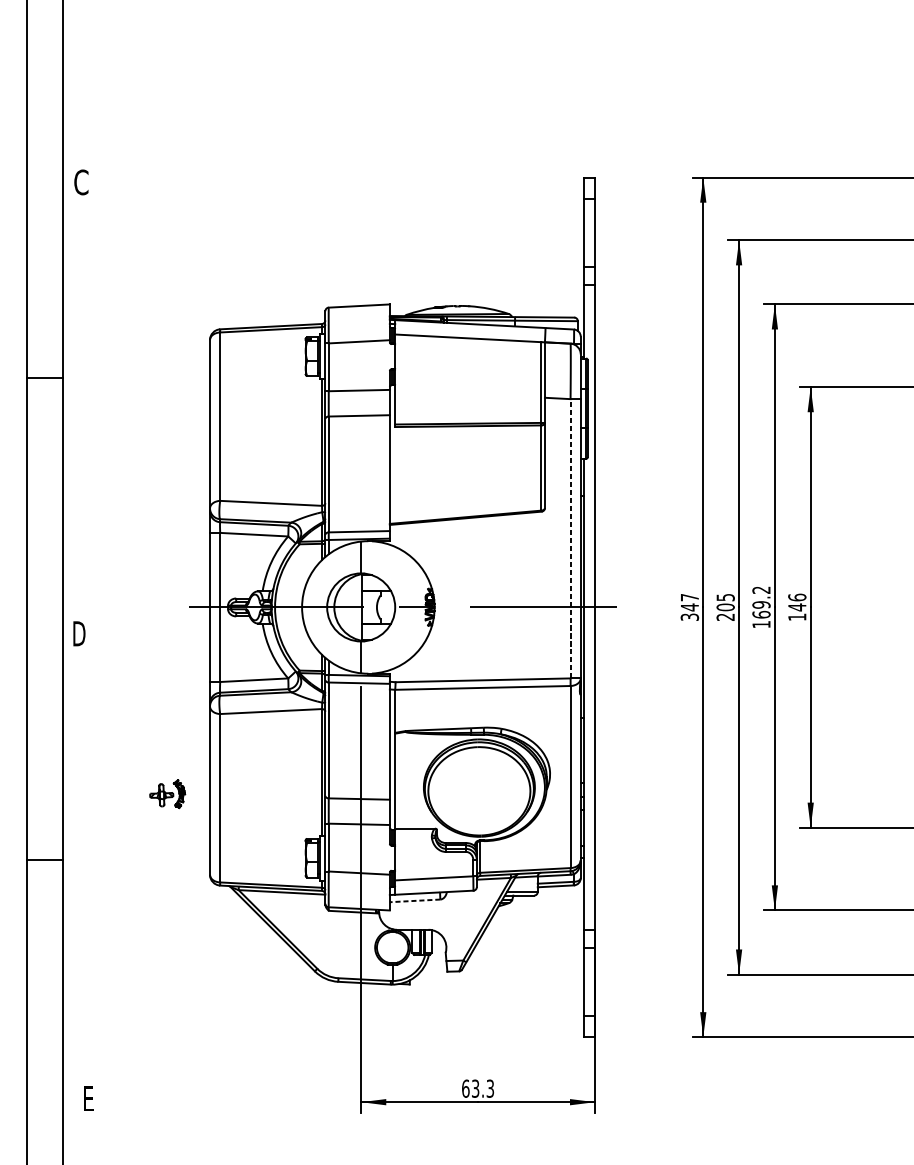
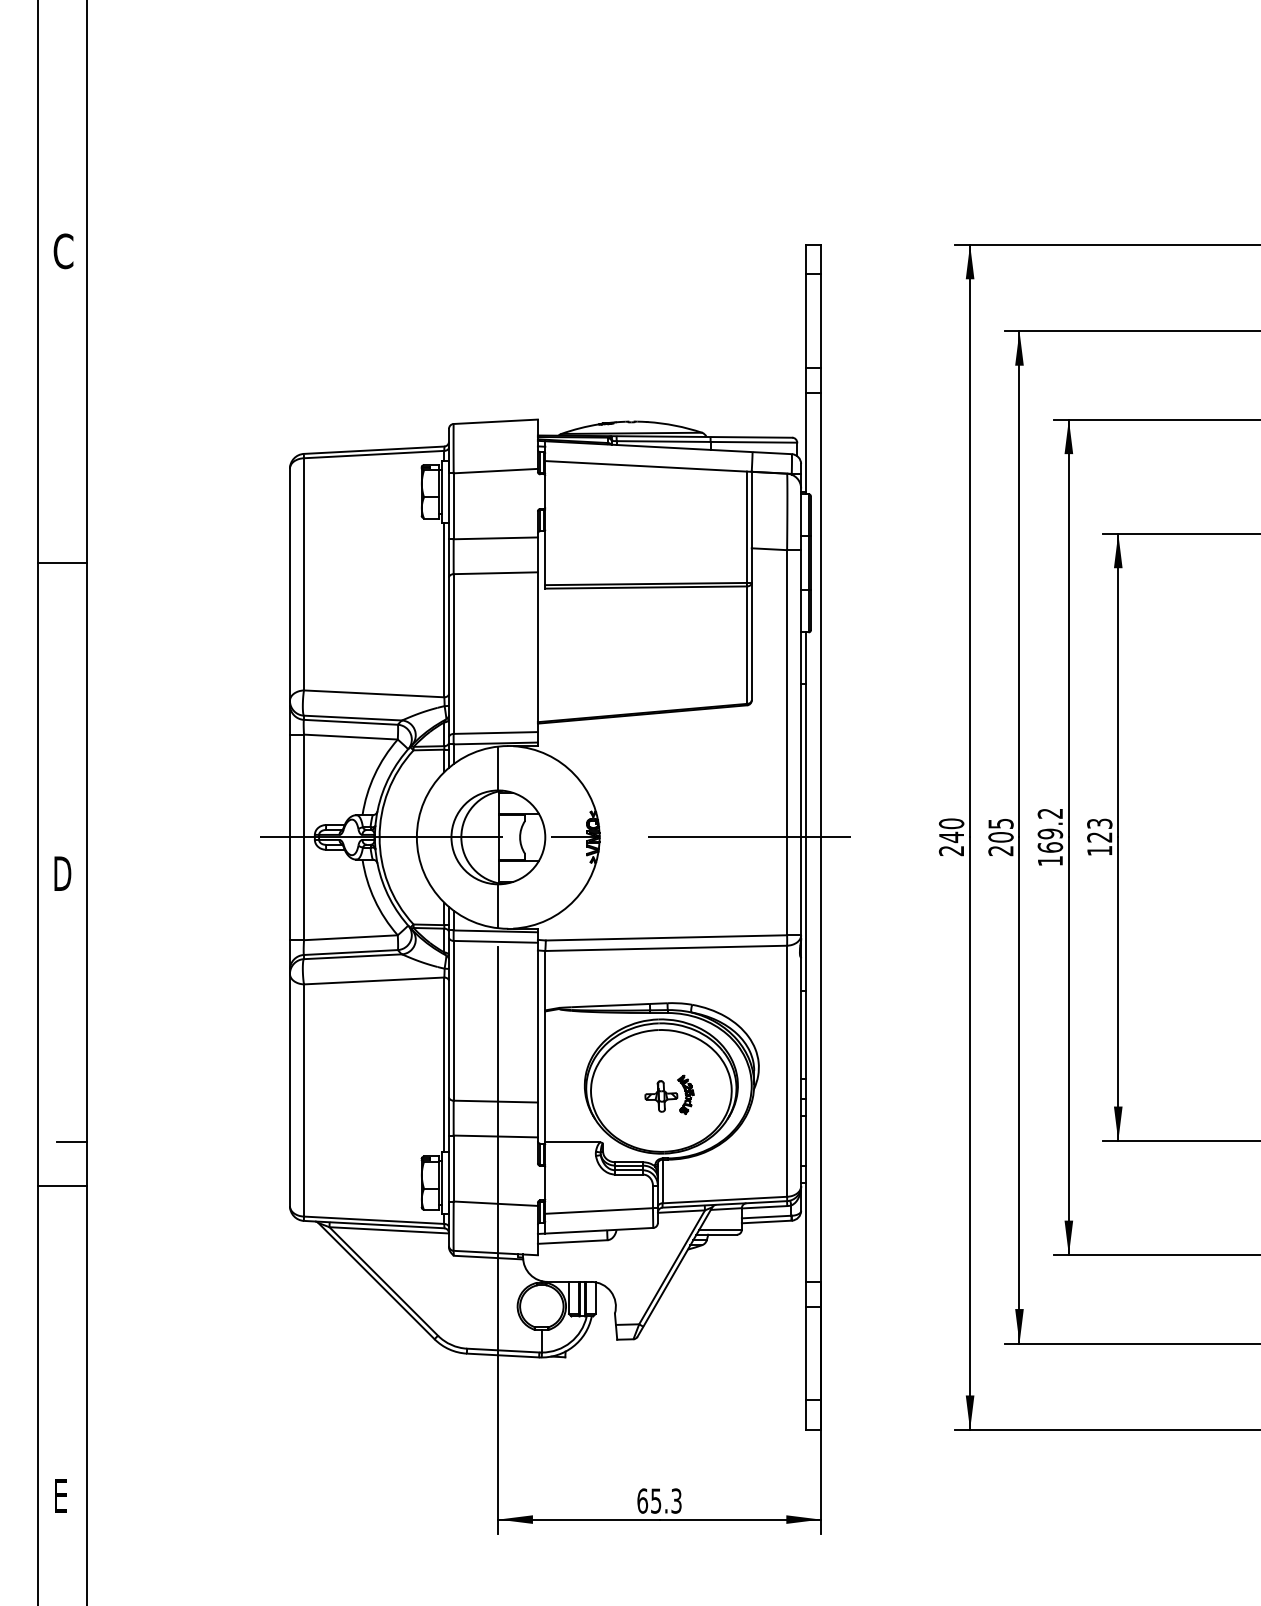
text: (81, 182) -> (63, 251), moved
line: (45, 377) -> (62, 563), moved
line: (570, 538) -> (787, 742), dashed -> solid
text: (797, 602) -> (1099, 830), 146 -> 123
text: (689, 607) -> (951, 837), 347 -> 240
text: (79, 633) -> (62, 873), moved
part: (167, 793) -> (669, 1094), moved
line: (52, 827) -> (72, 1141), added
line: (414, 901) -> (572, 1242), dashed -> solid
text: (475, 1088) -> (656, 1500), 63.3 -> 65.3
text: (88, 1098) -> (60, 1495), moved

